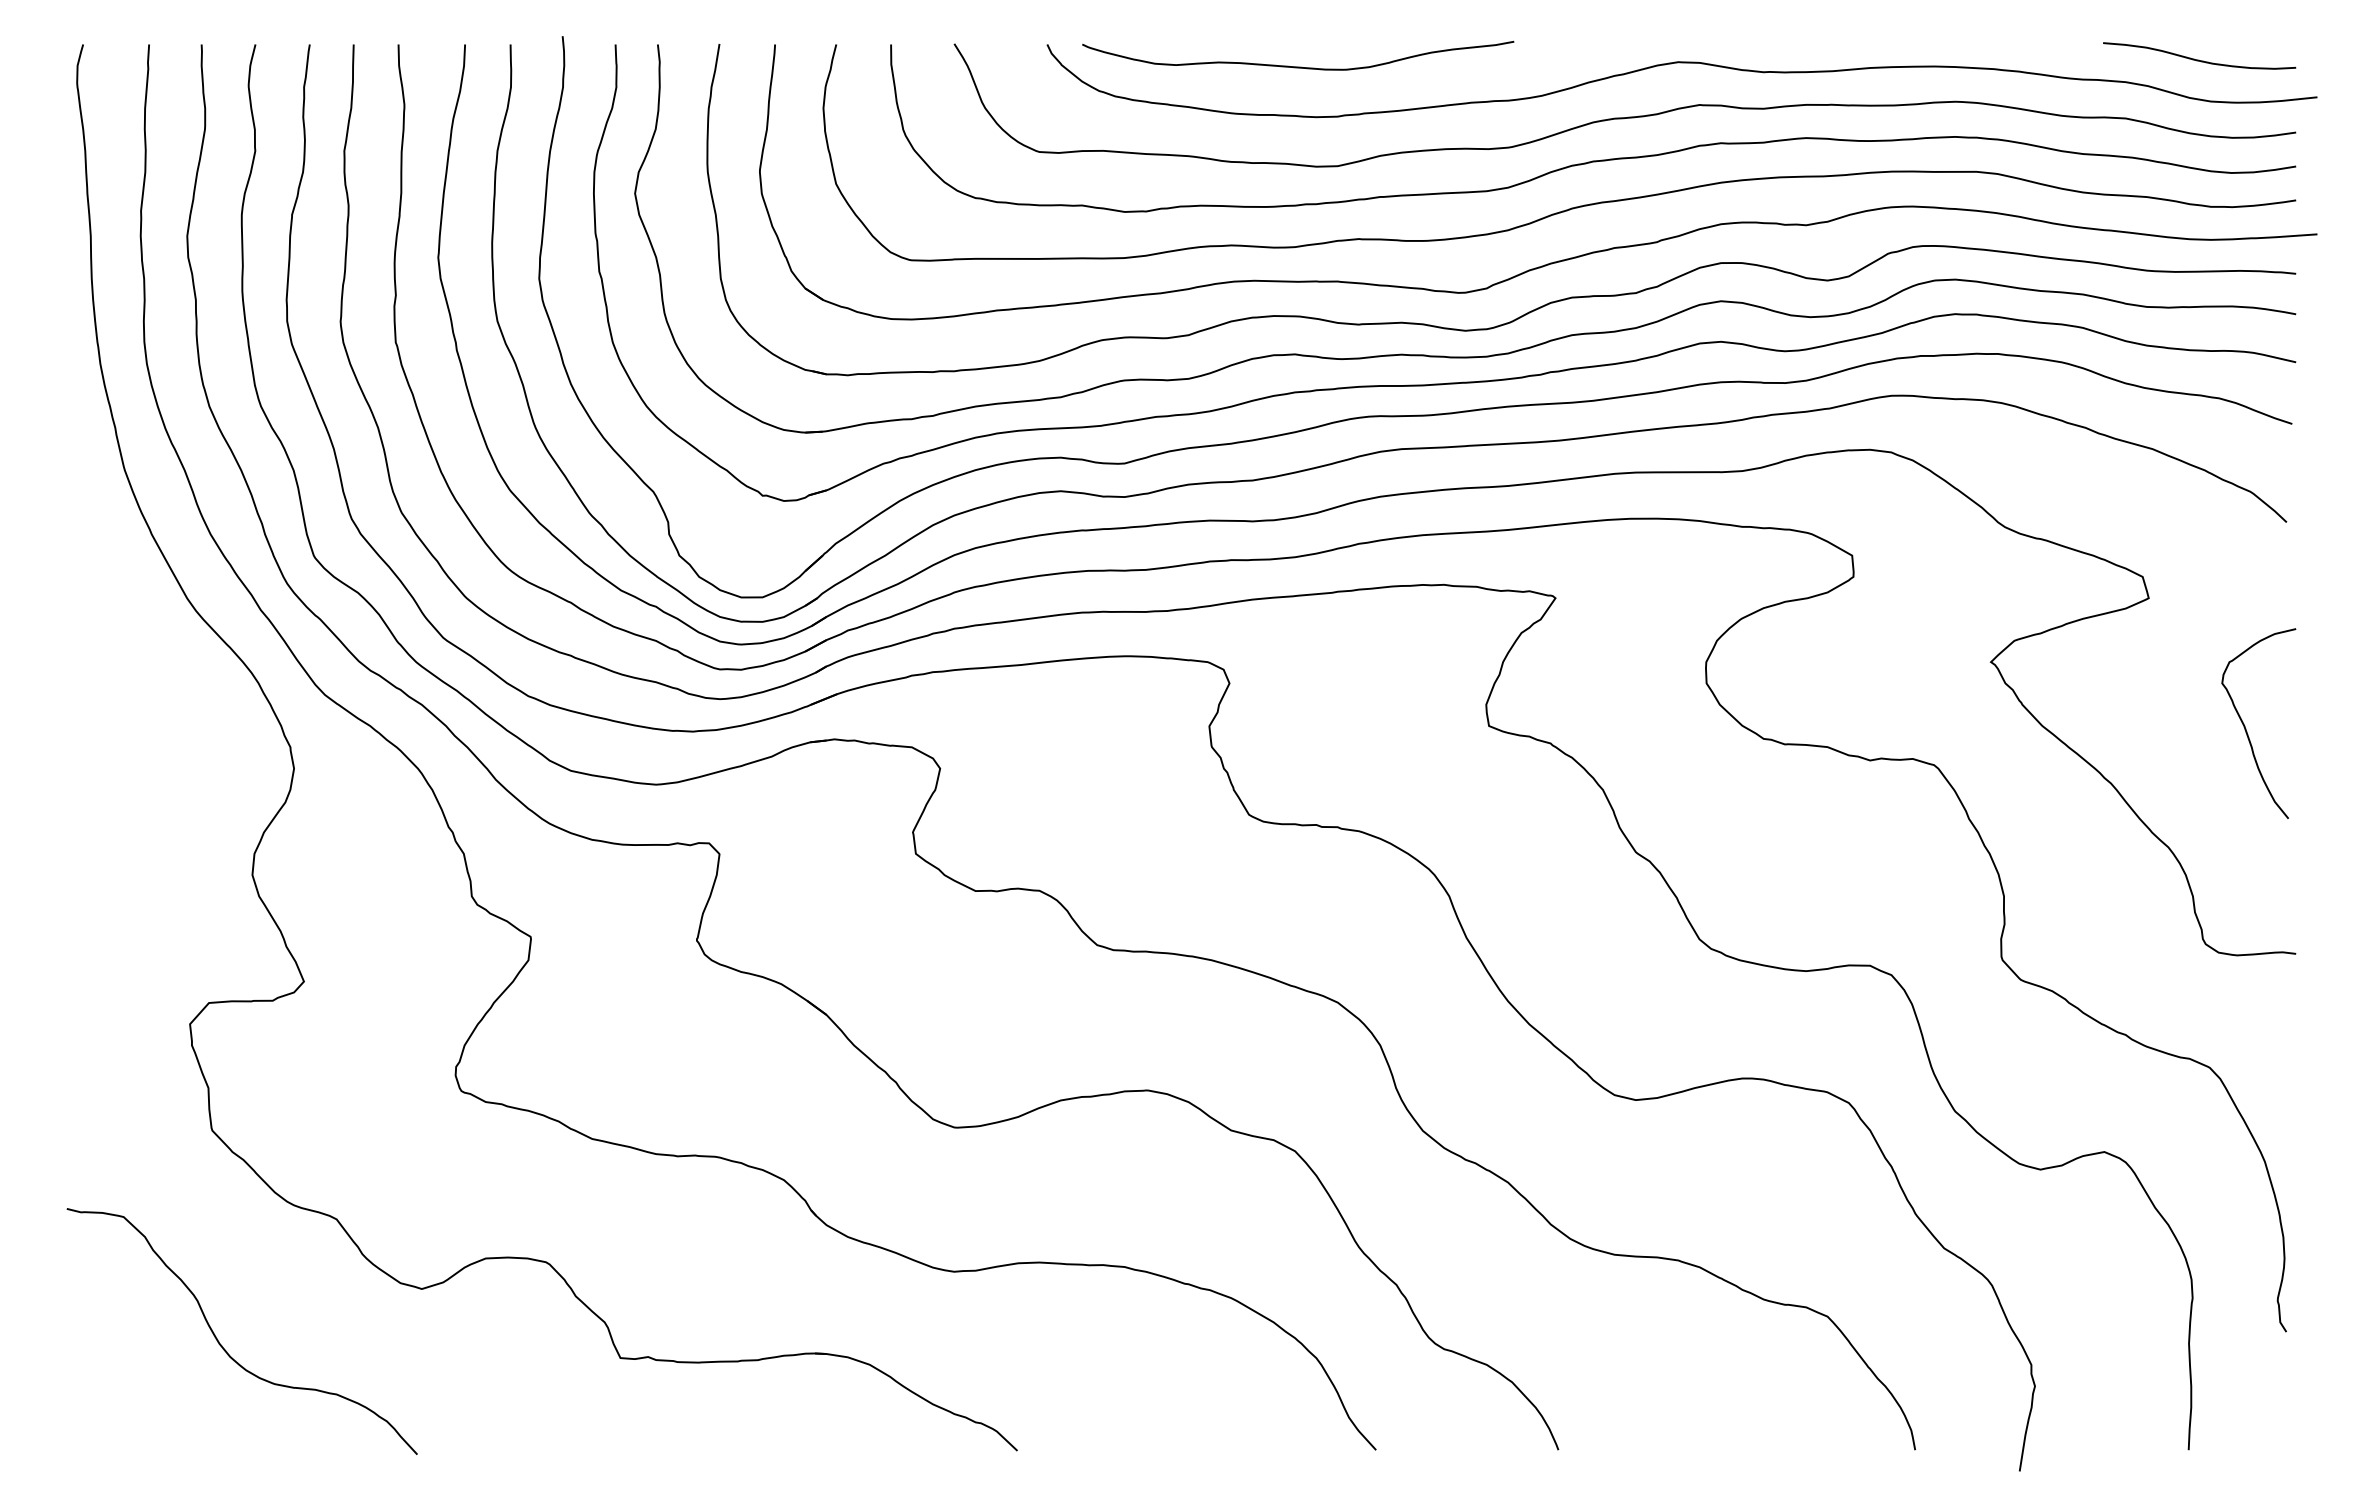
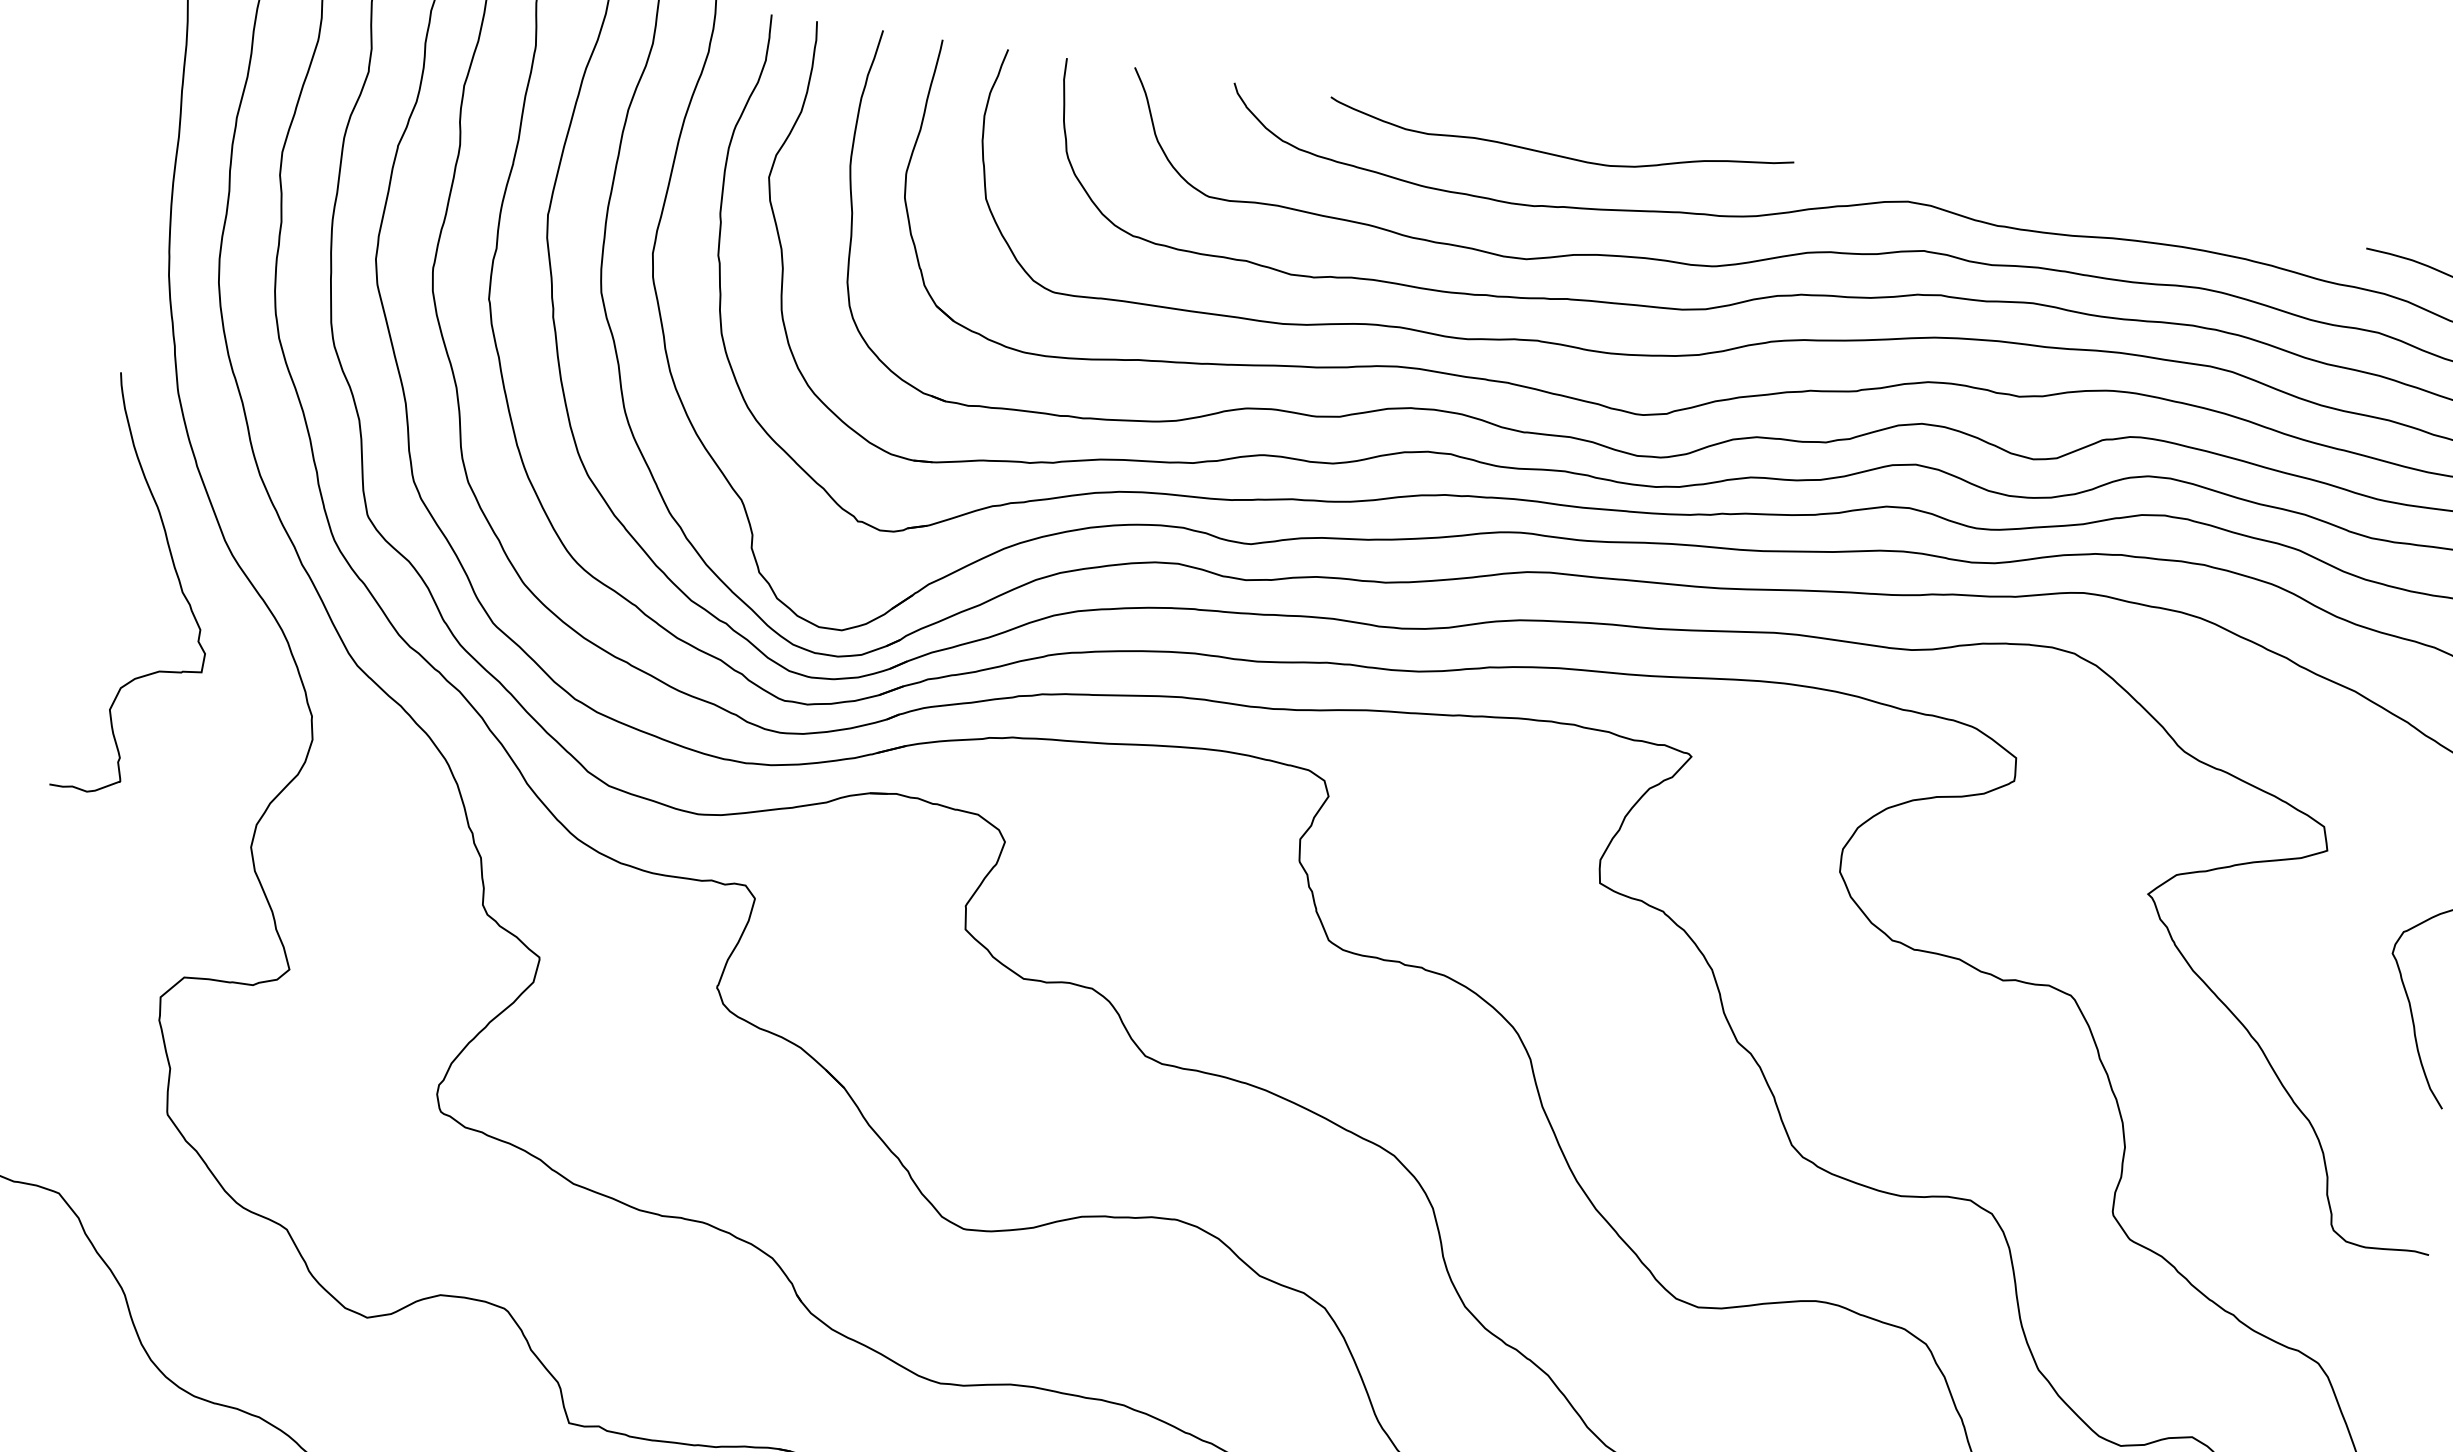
curve: (1298, 66) -> (1559, 154), moved
curve: (149, 640) -> (177, 579), added

